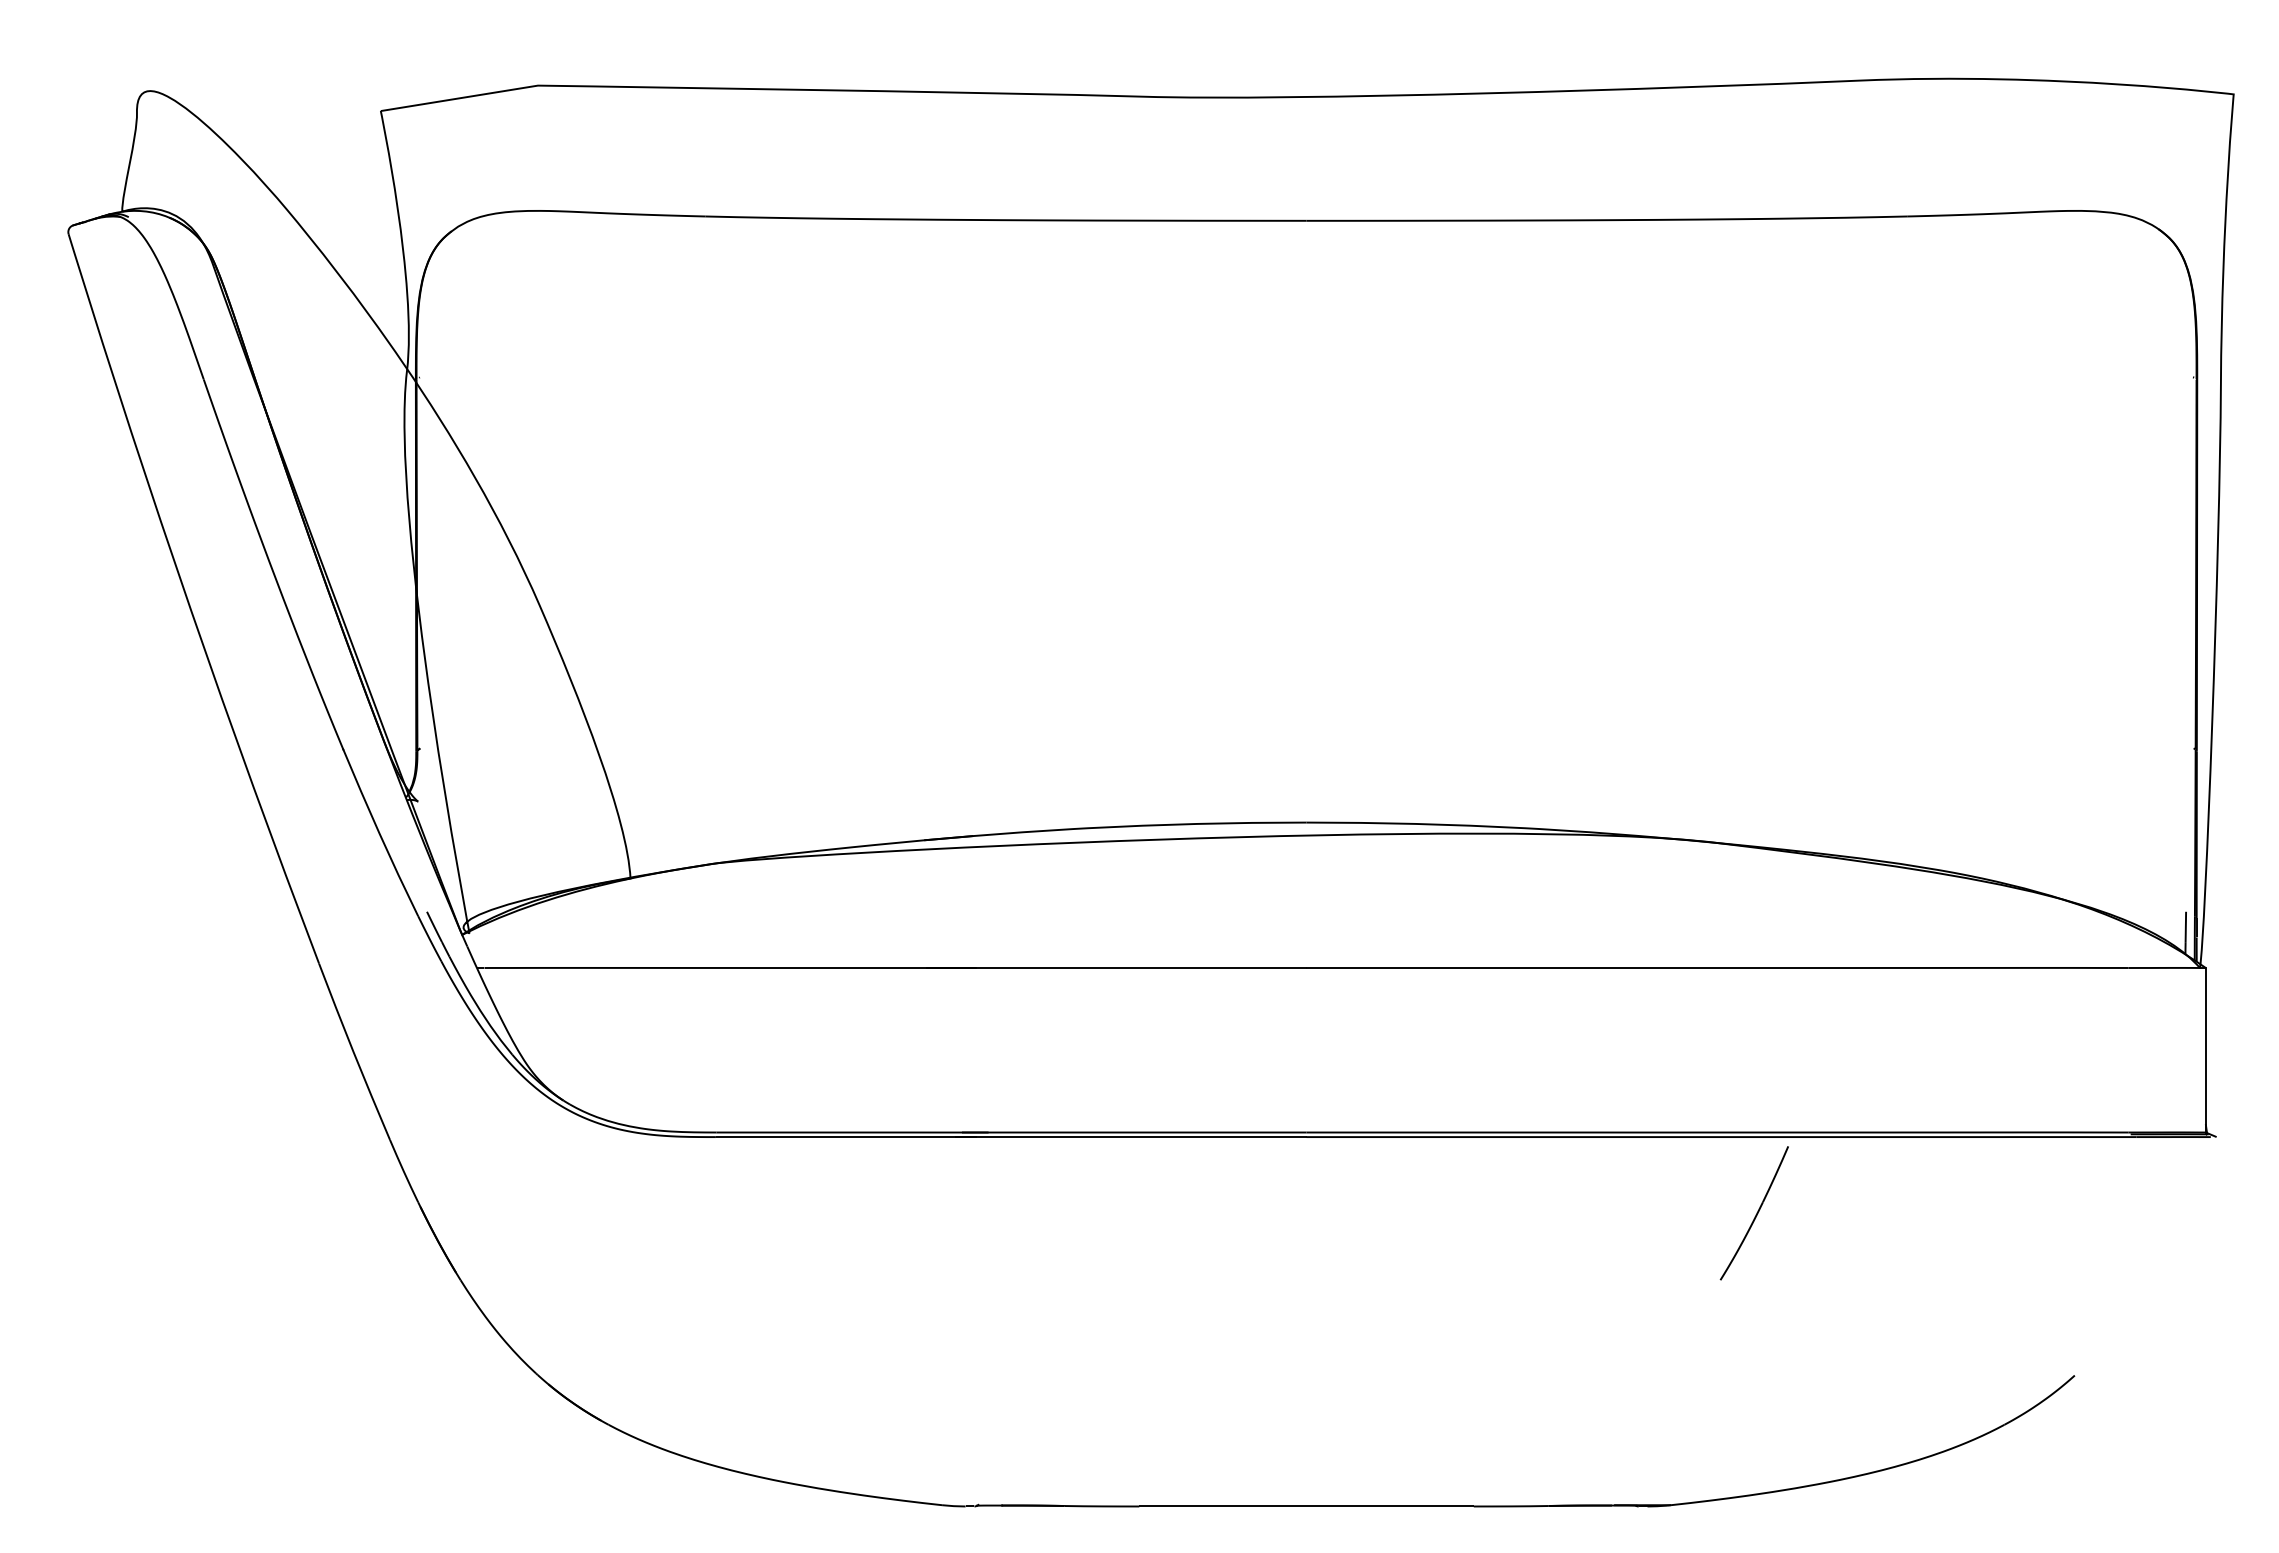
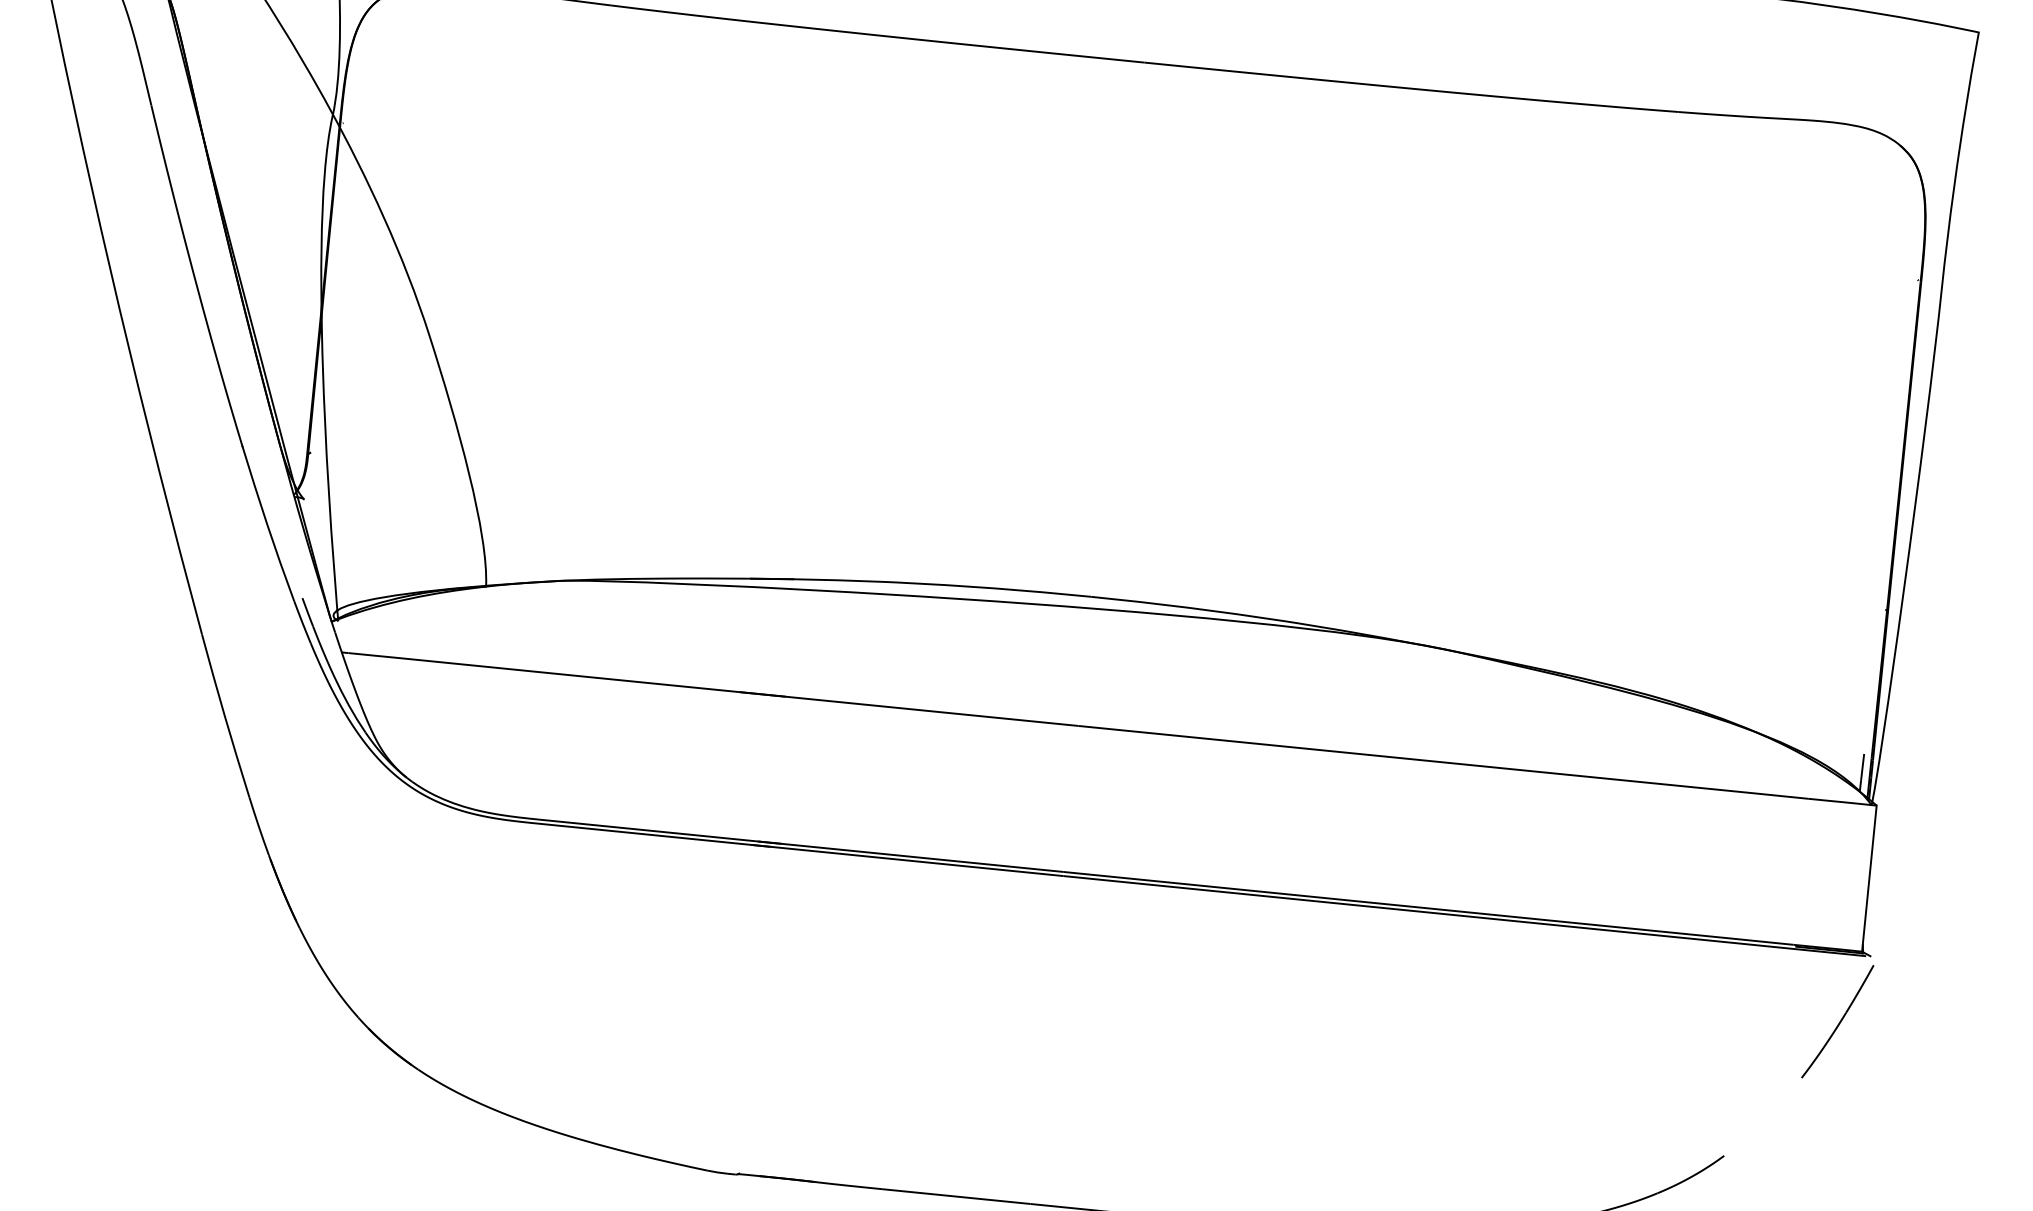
part: (1753, 1213) -> (1836, 1021), moved

